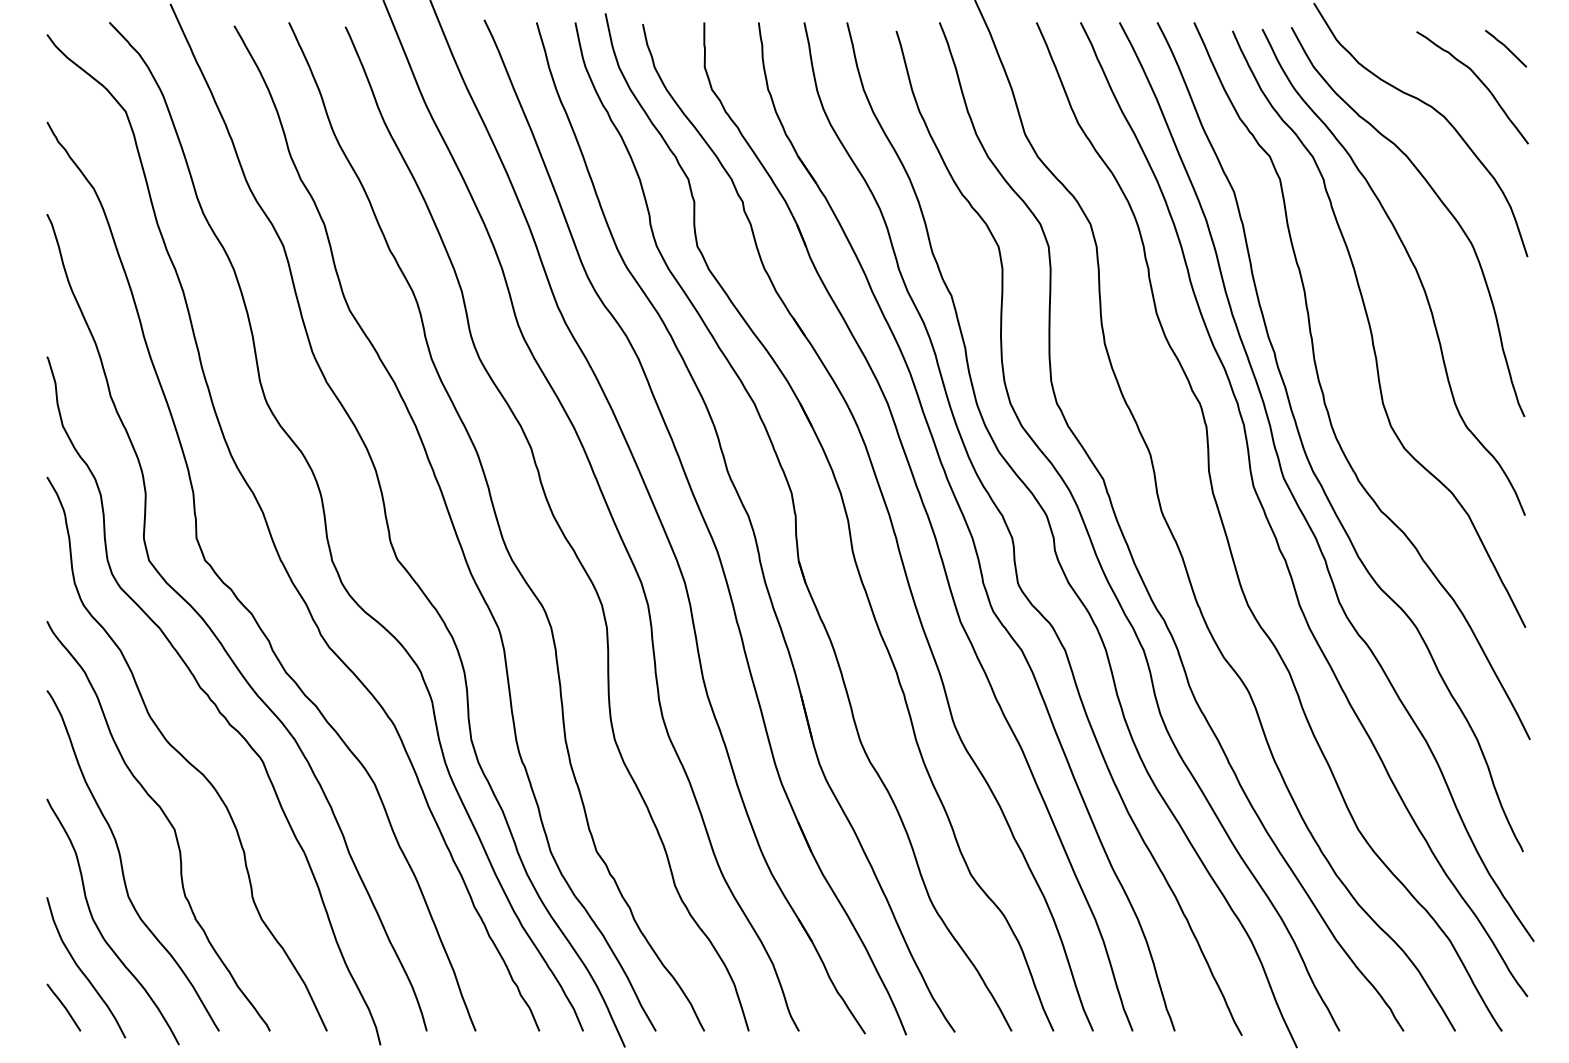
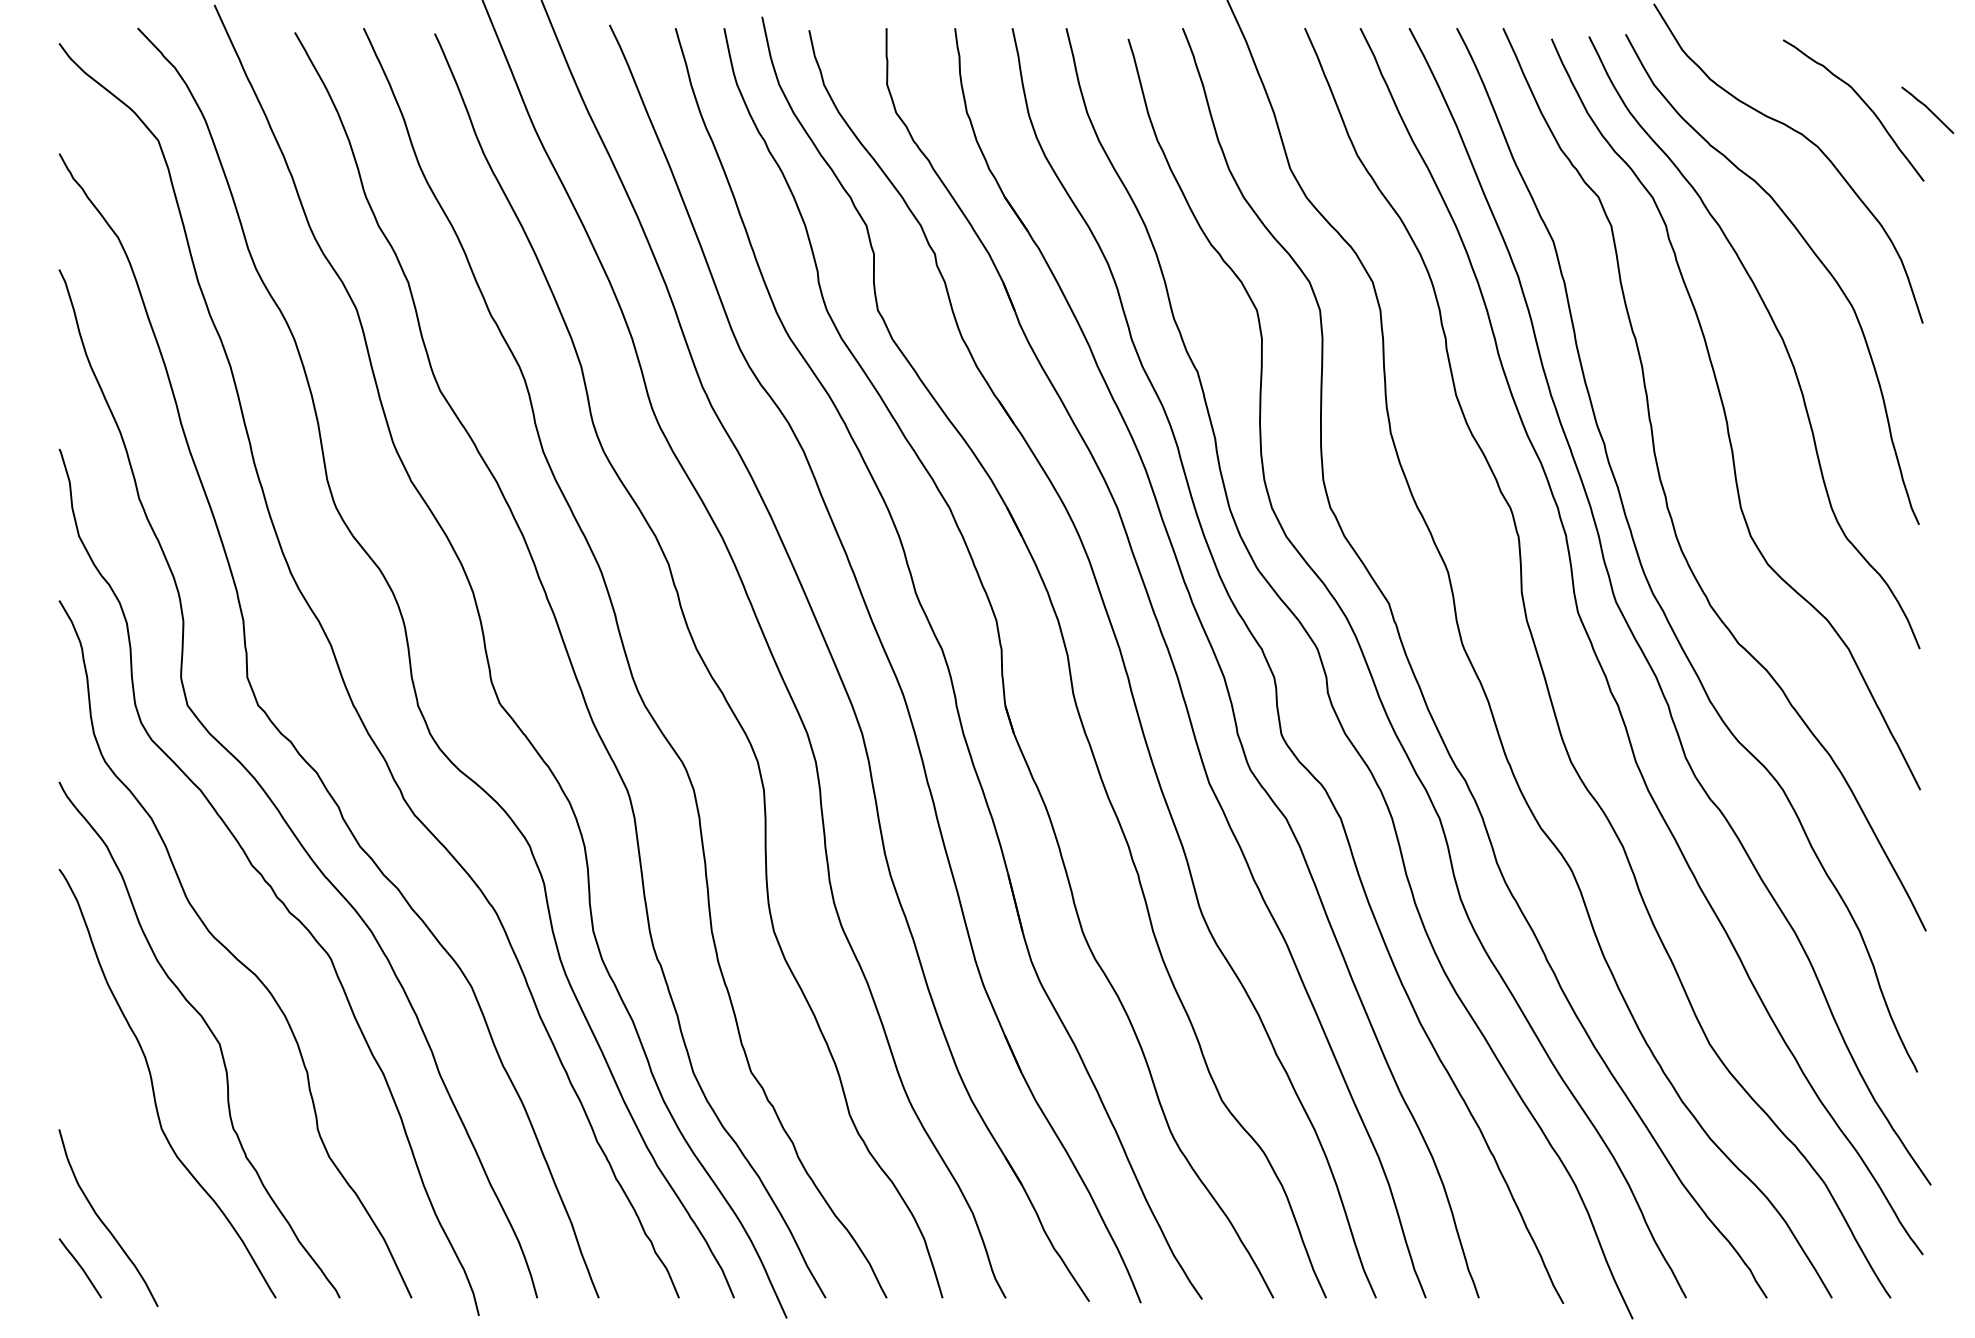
line: (1505, 48) -> (1927, 109), moved
curve: (98, 928) -> (124, 1168), removed

